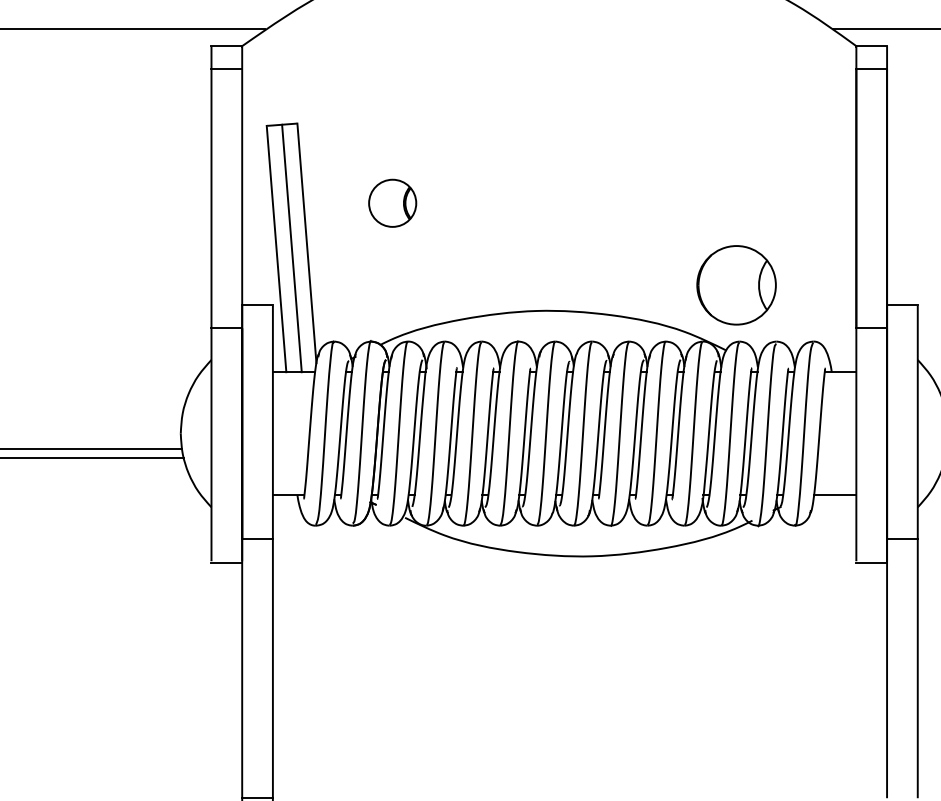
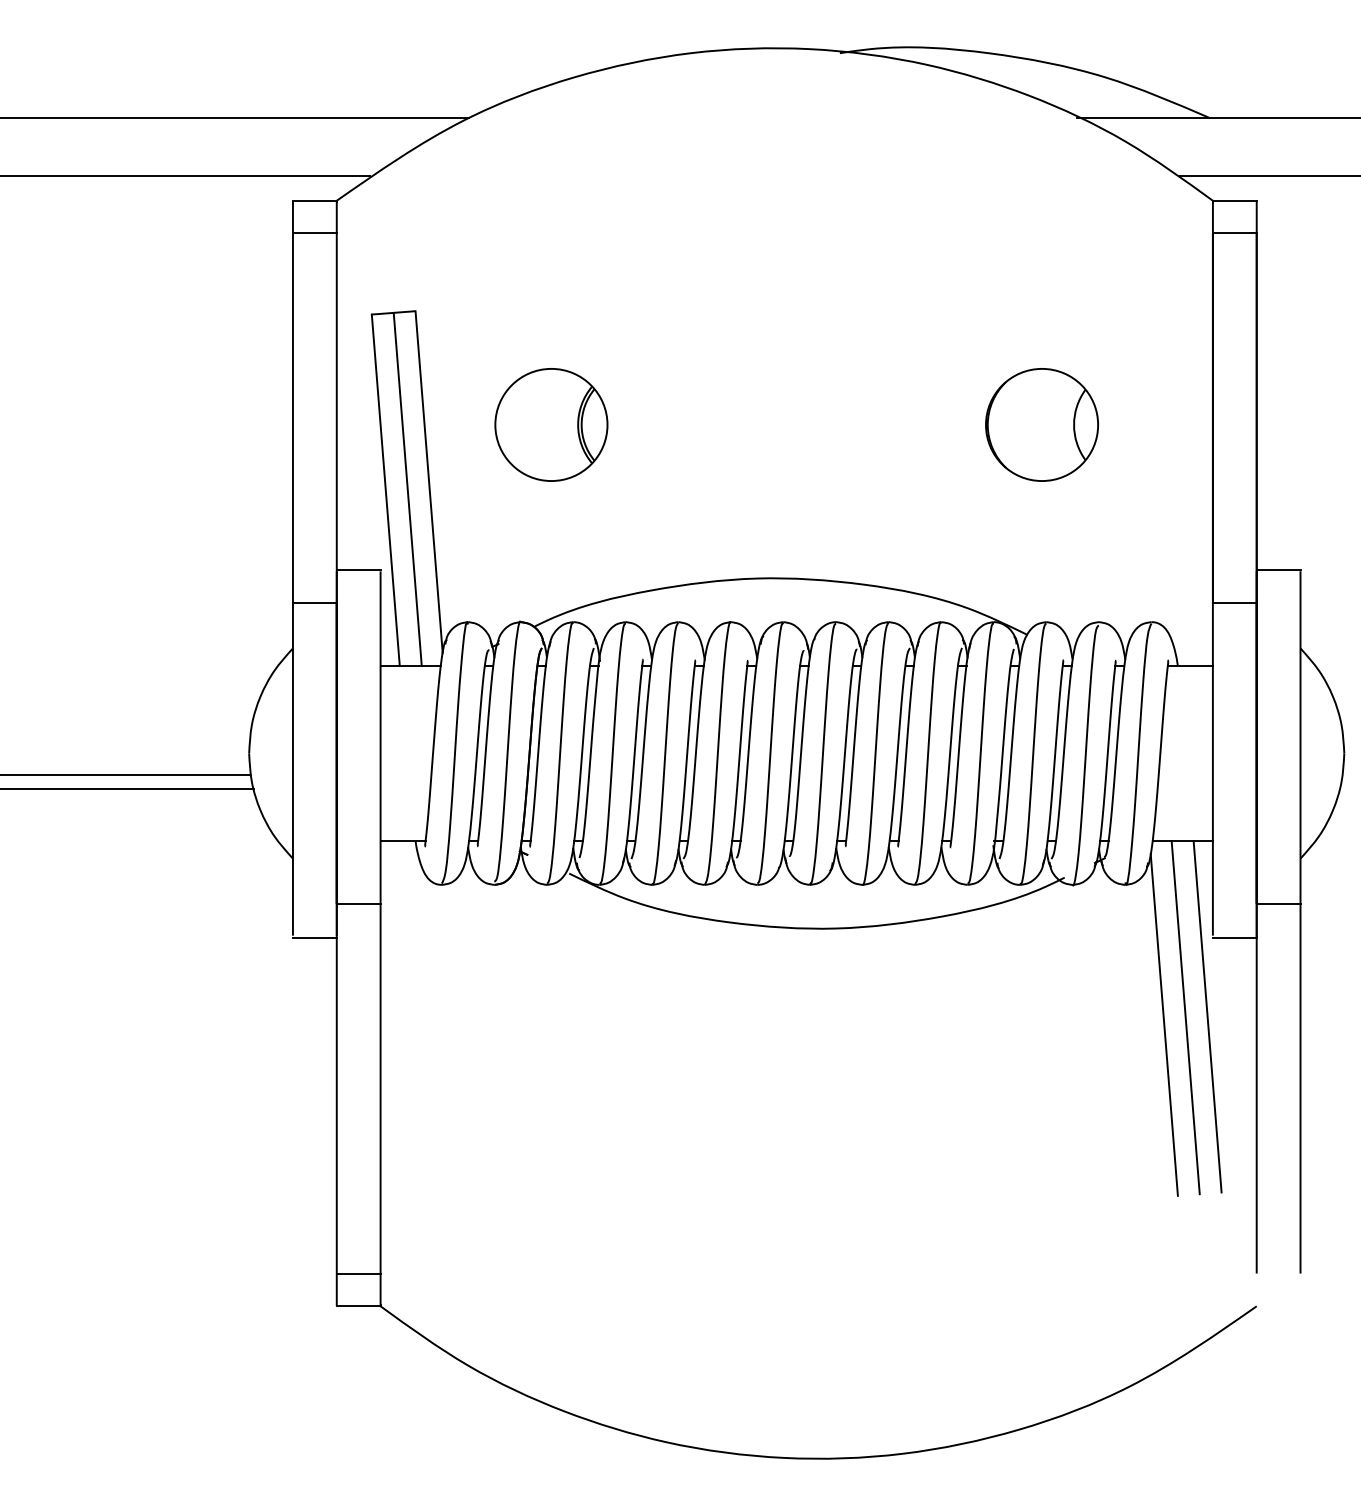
part: (392, 203) -> (551, 424), size x1.67
part: (736, 285) -> (1041, 424), moved
line: (852, 617) -> (1207, 1016), added
line: (837, 618) -> (1185, 1017), added
line: (821, 623) -> (1163, 1024), added

